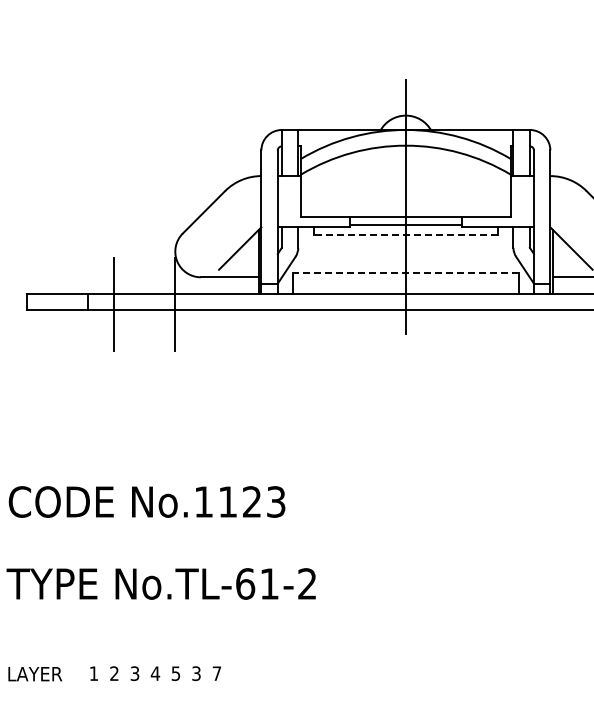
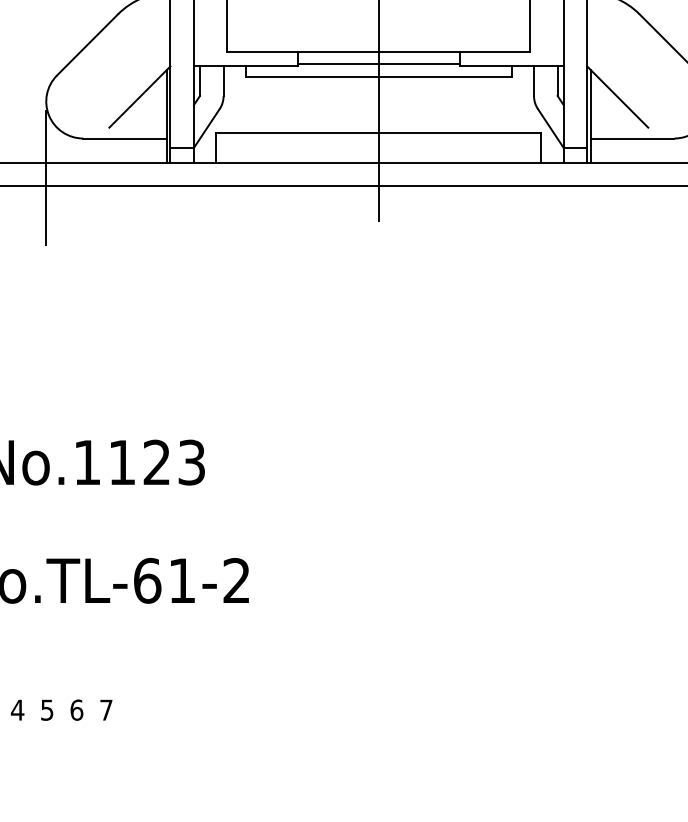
line: (405, 234) -> (378, 76), dashed -> solid
line: (405, 273) -> (378, 133), dashed -> solid
text: (196, 673) -> (76, 709), 3 -> 6

